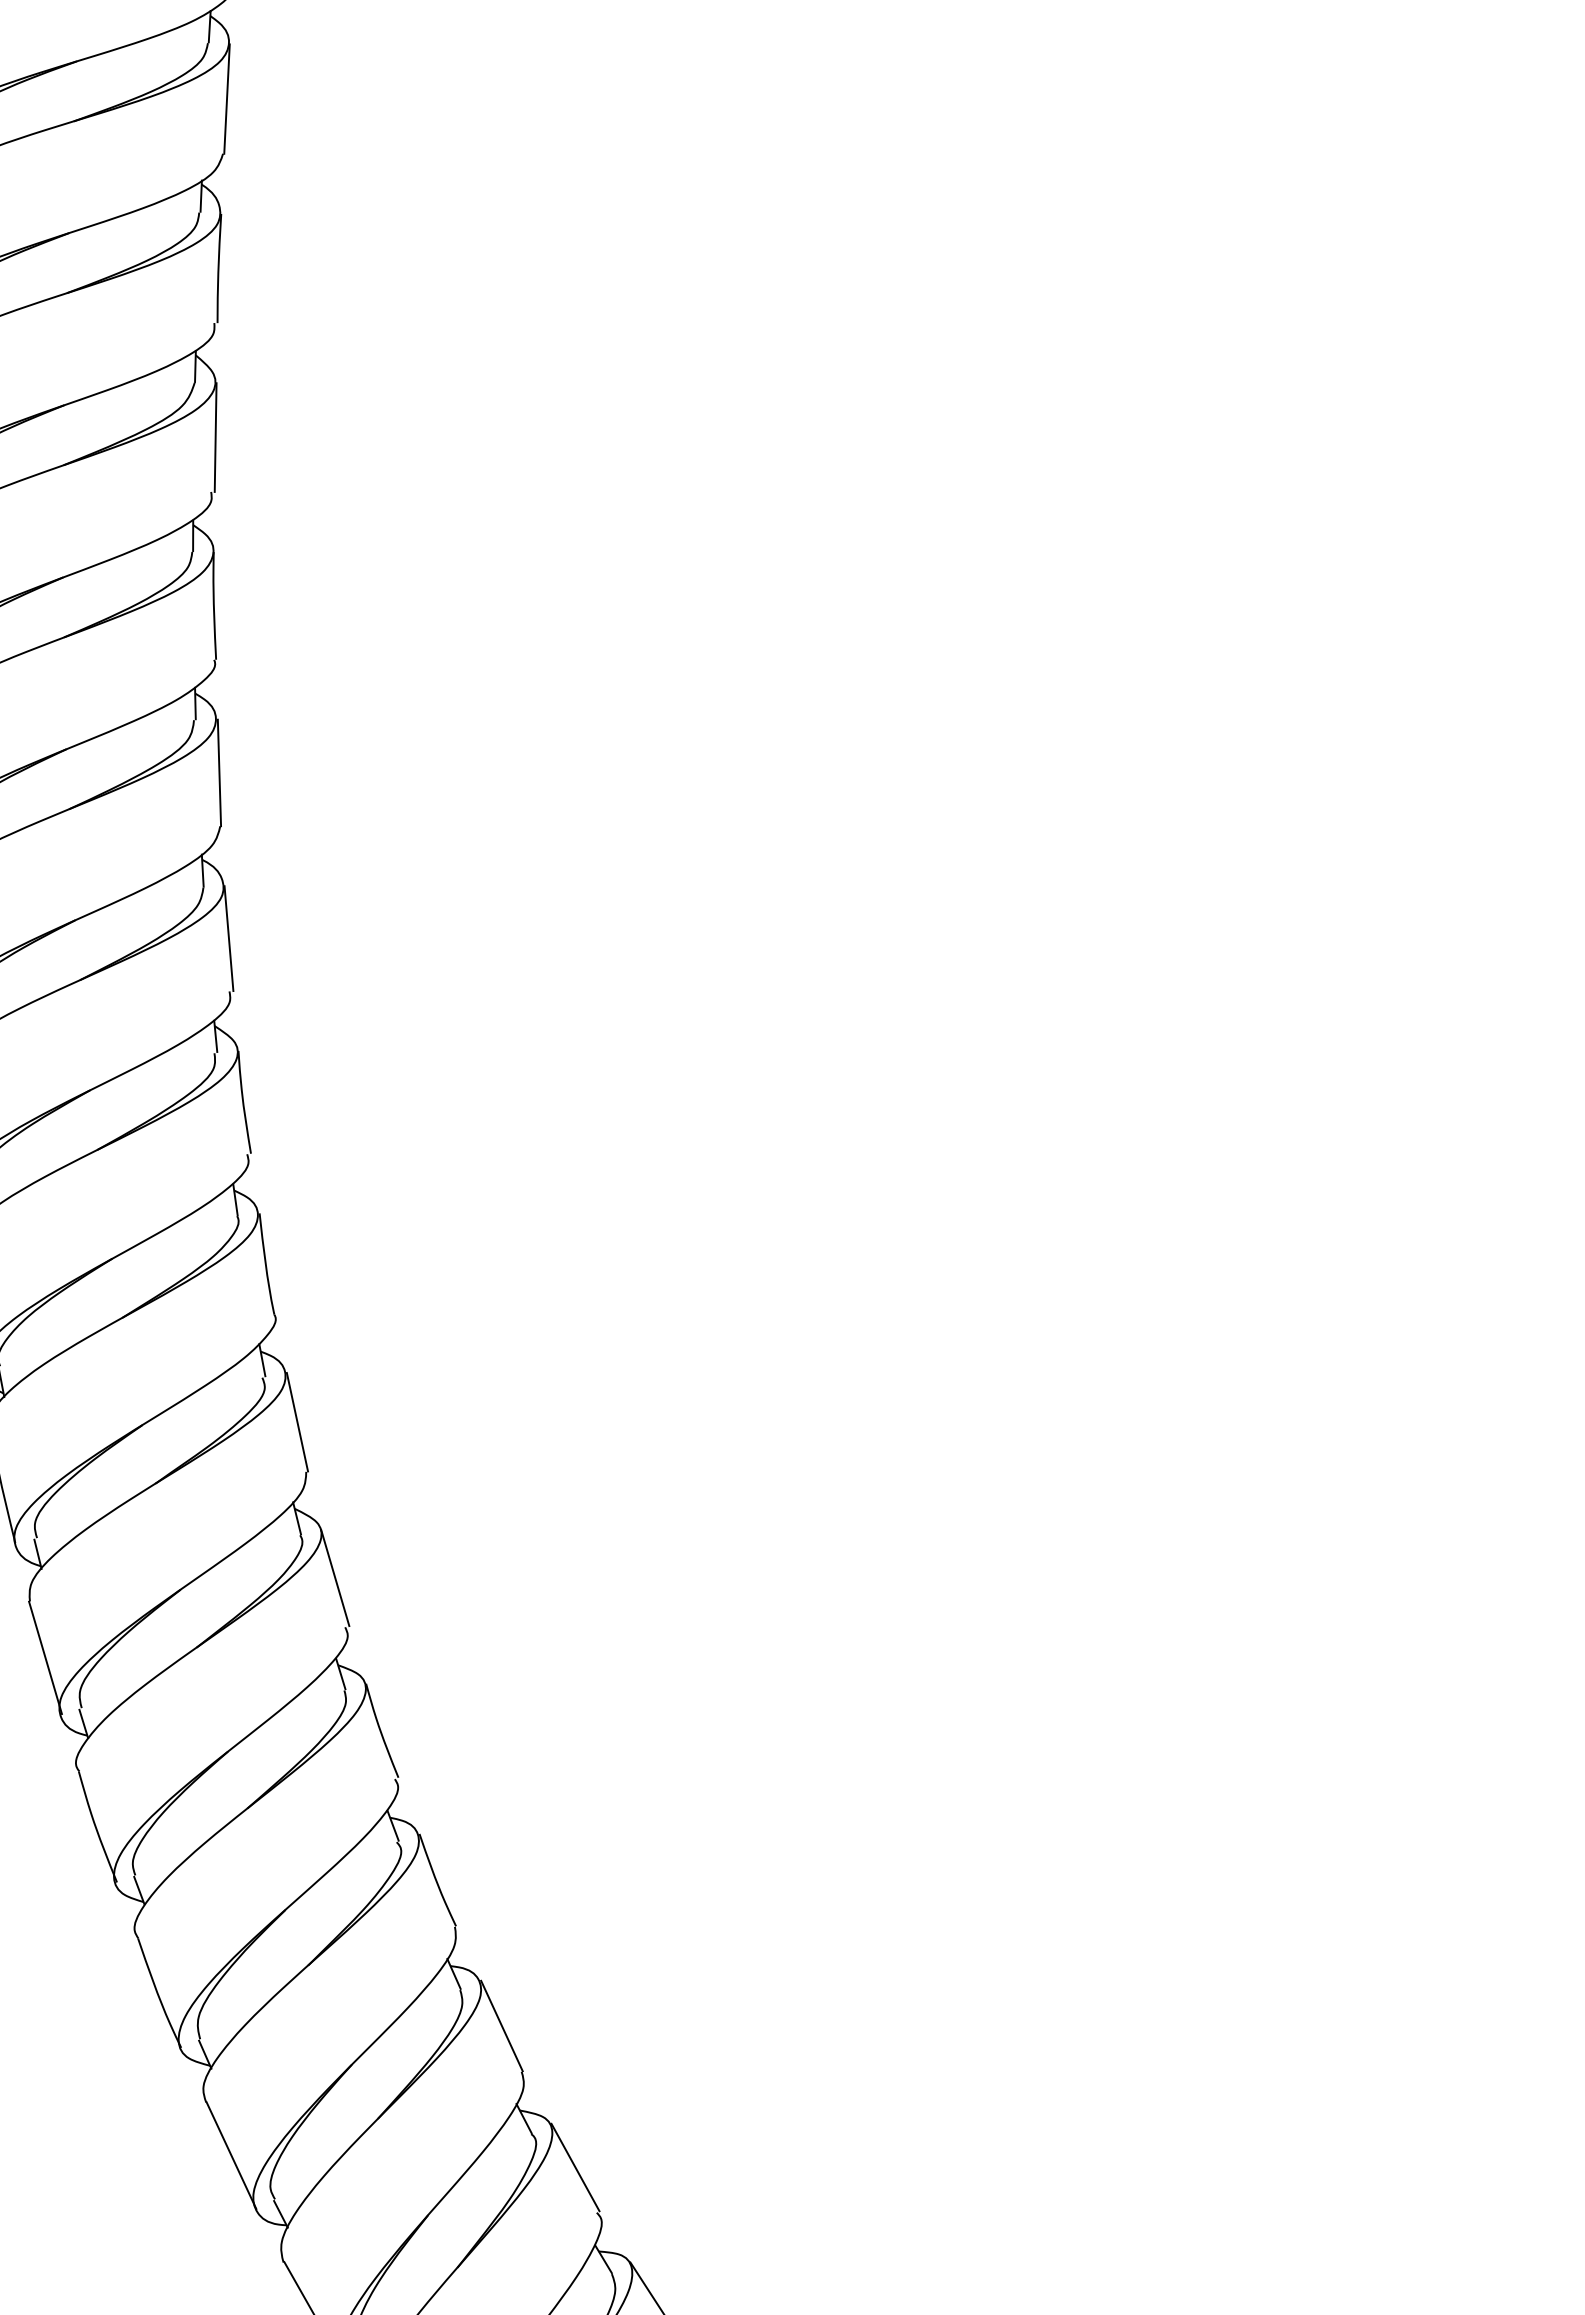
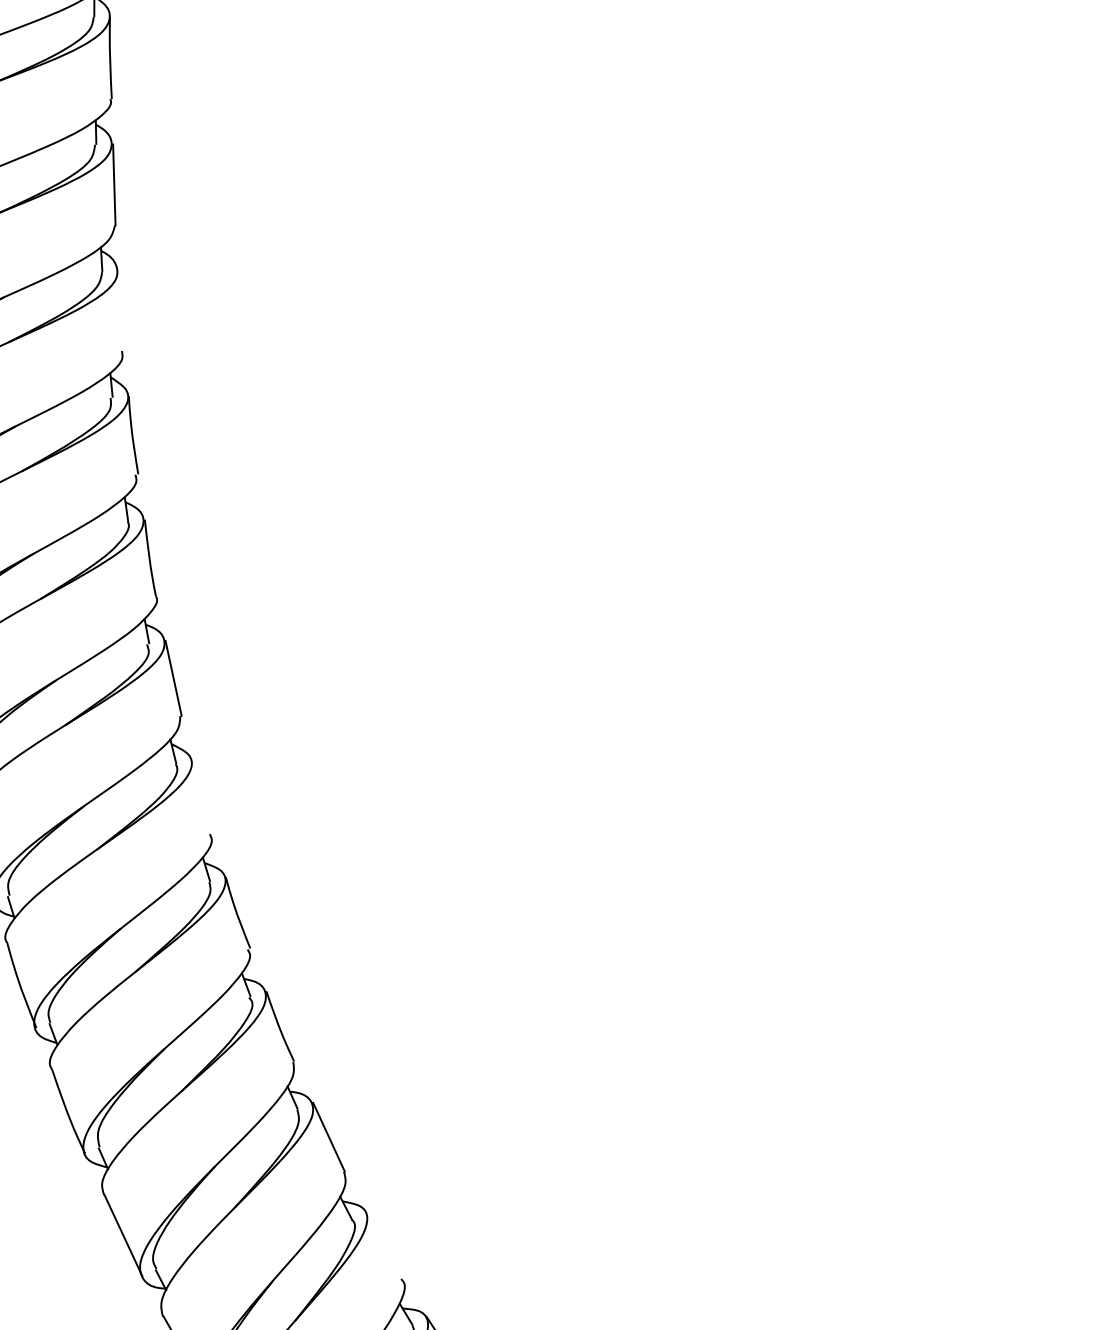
line: (228, 938) -> (121, 310), removed
line: (335, 1578) -> (202, 797), removed
line: (575, 2167) -> (384, 1244), removed

